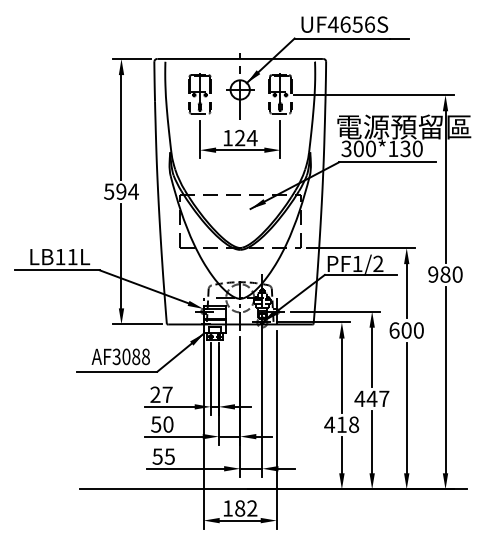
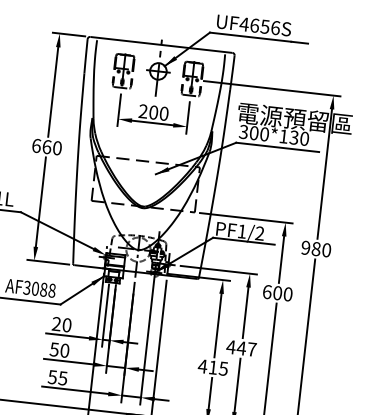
text: (240, 137) -> (154, 112), 124 -> 200
text: (121, 191) -> (47, 146), 594 -> 660
text: (167, 394) -> (66, 325), 27 -> 20
text: (353, 424) -> (223, 368), 418 -> 415

